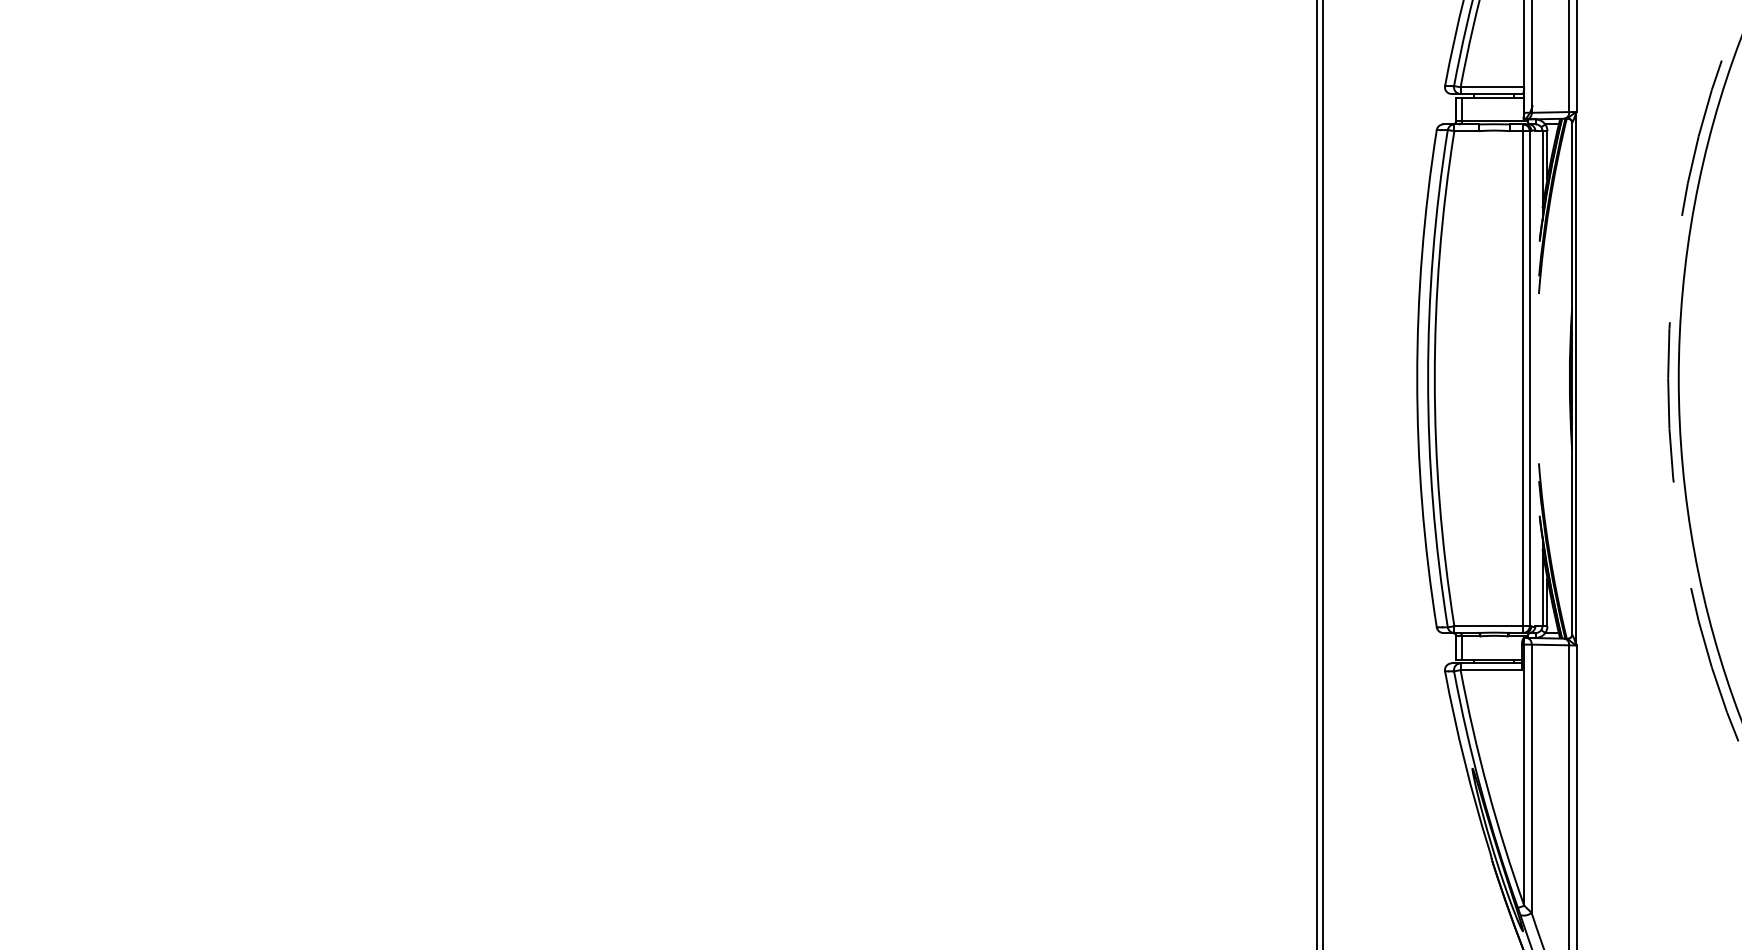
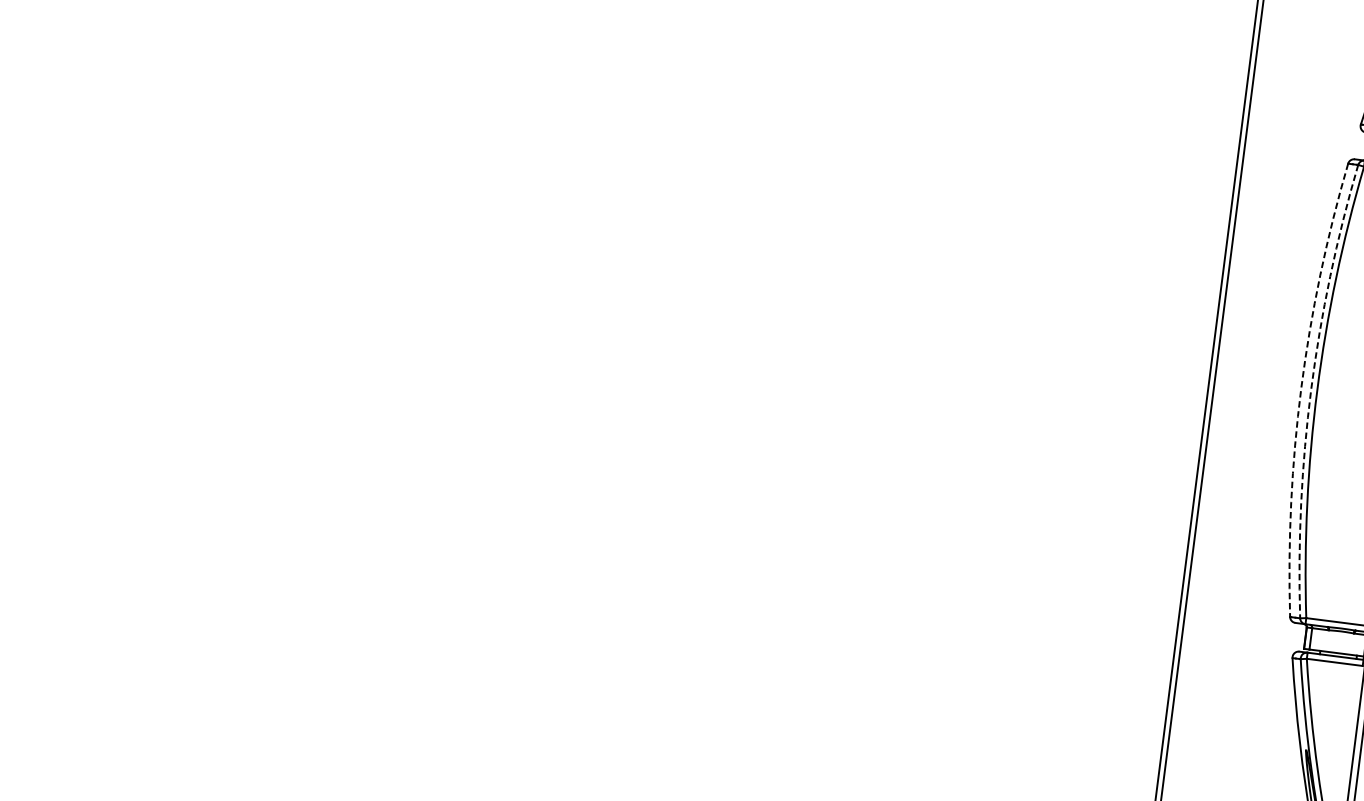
arc: (1417, 378) -> (1301, 387), solid -> dashed
arc: (1428, 378) -> (1311, 389), solid -> dashed

